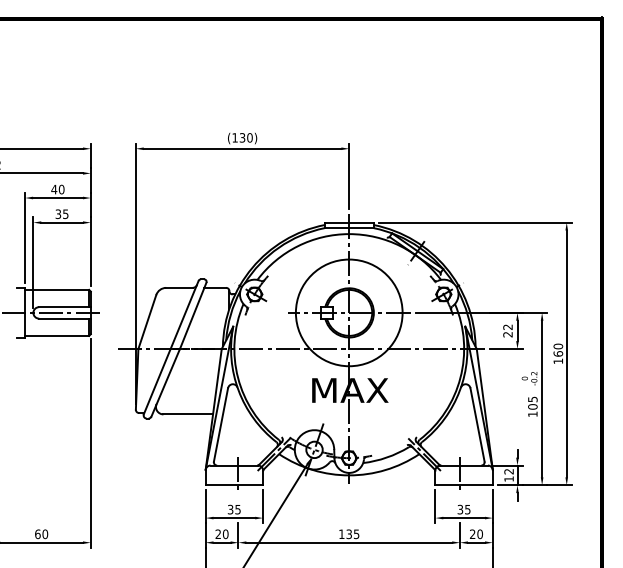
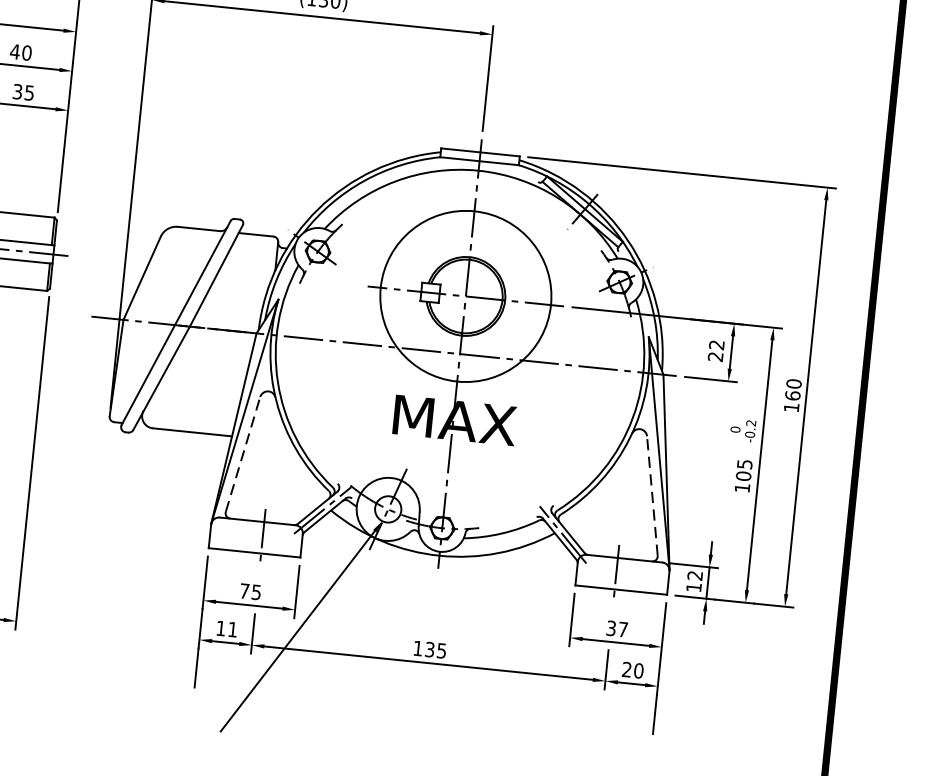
line: (221, 424) -> (243, 453), solid -> dashed
line: (477, 424) -> (652, 495), solid -> dashed
text: (230, 509) -> (244, 590), 35 -> 75
text: (467, 509) -> (622, 629), 35 -> 37
text: (221, 534) -> (226, 629), 20 -> 11

